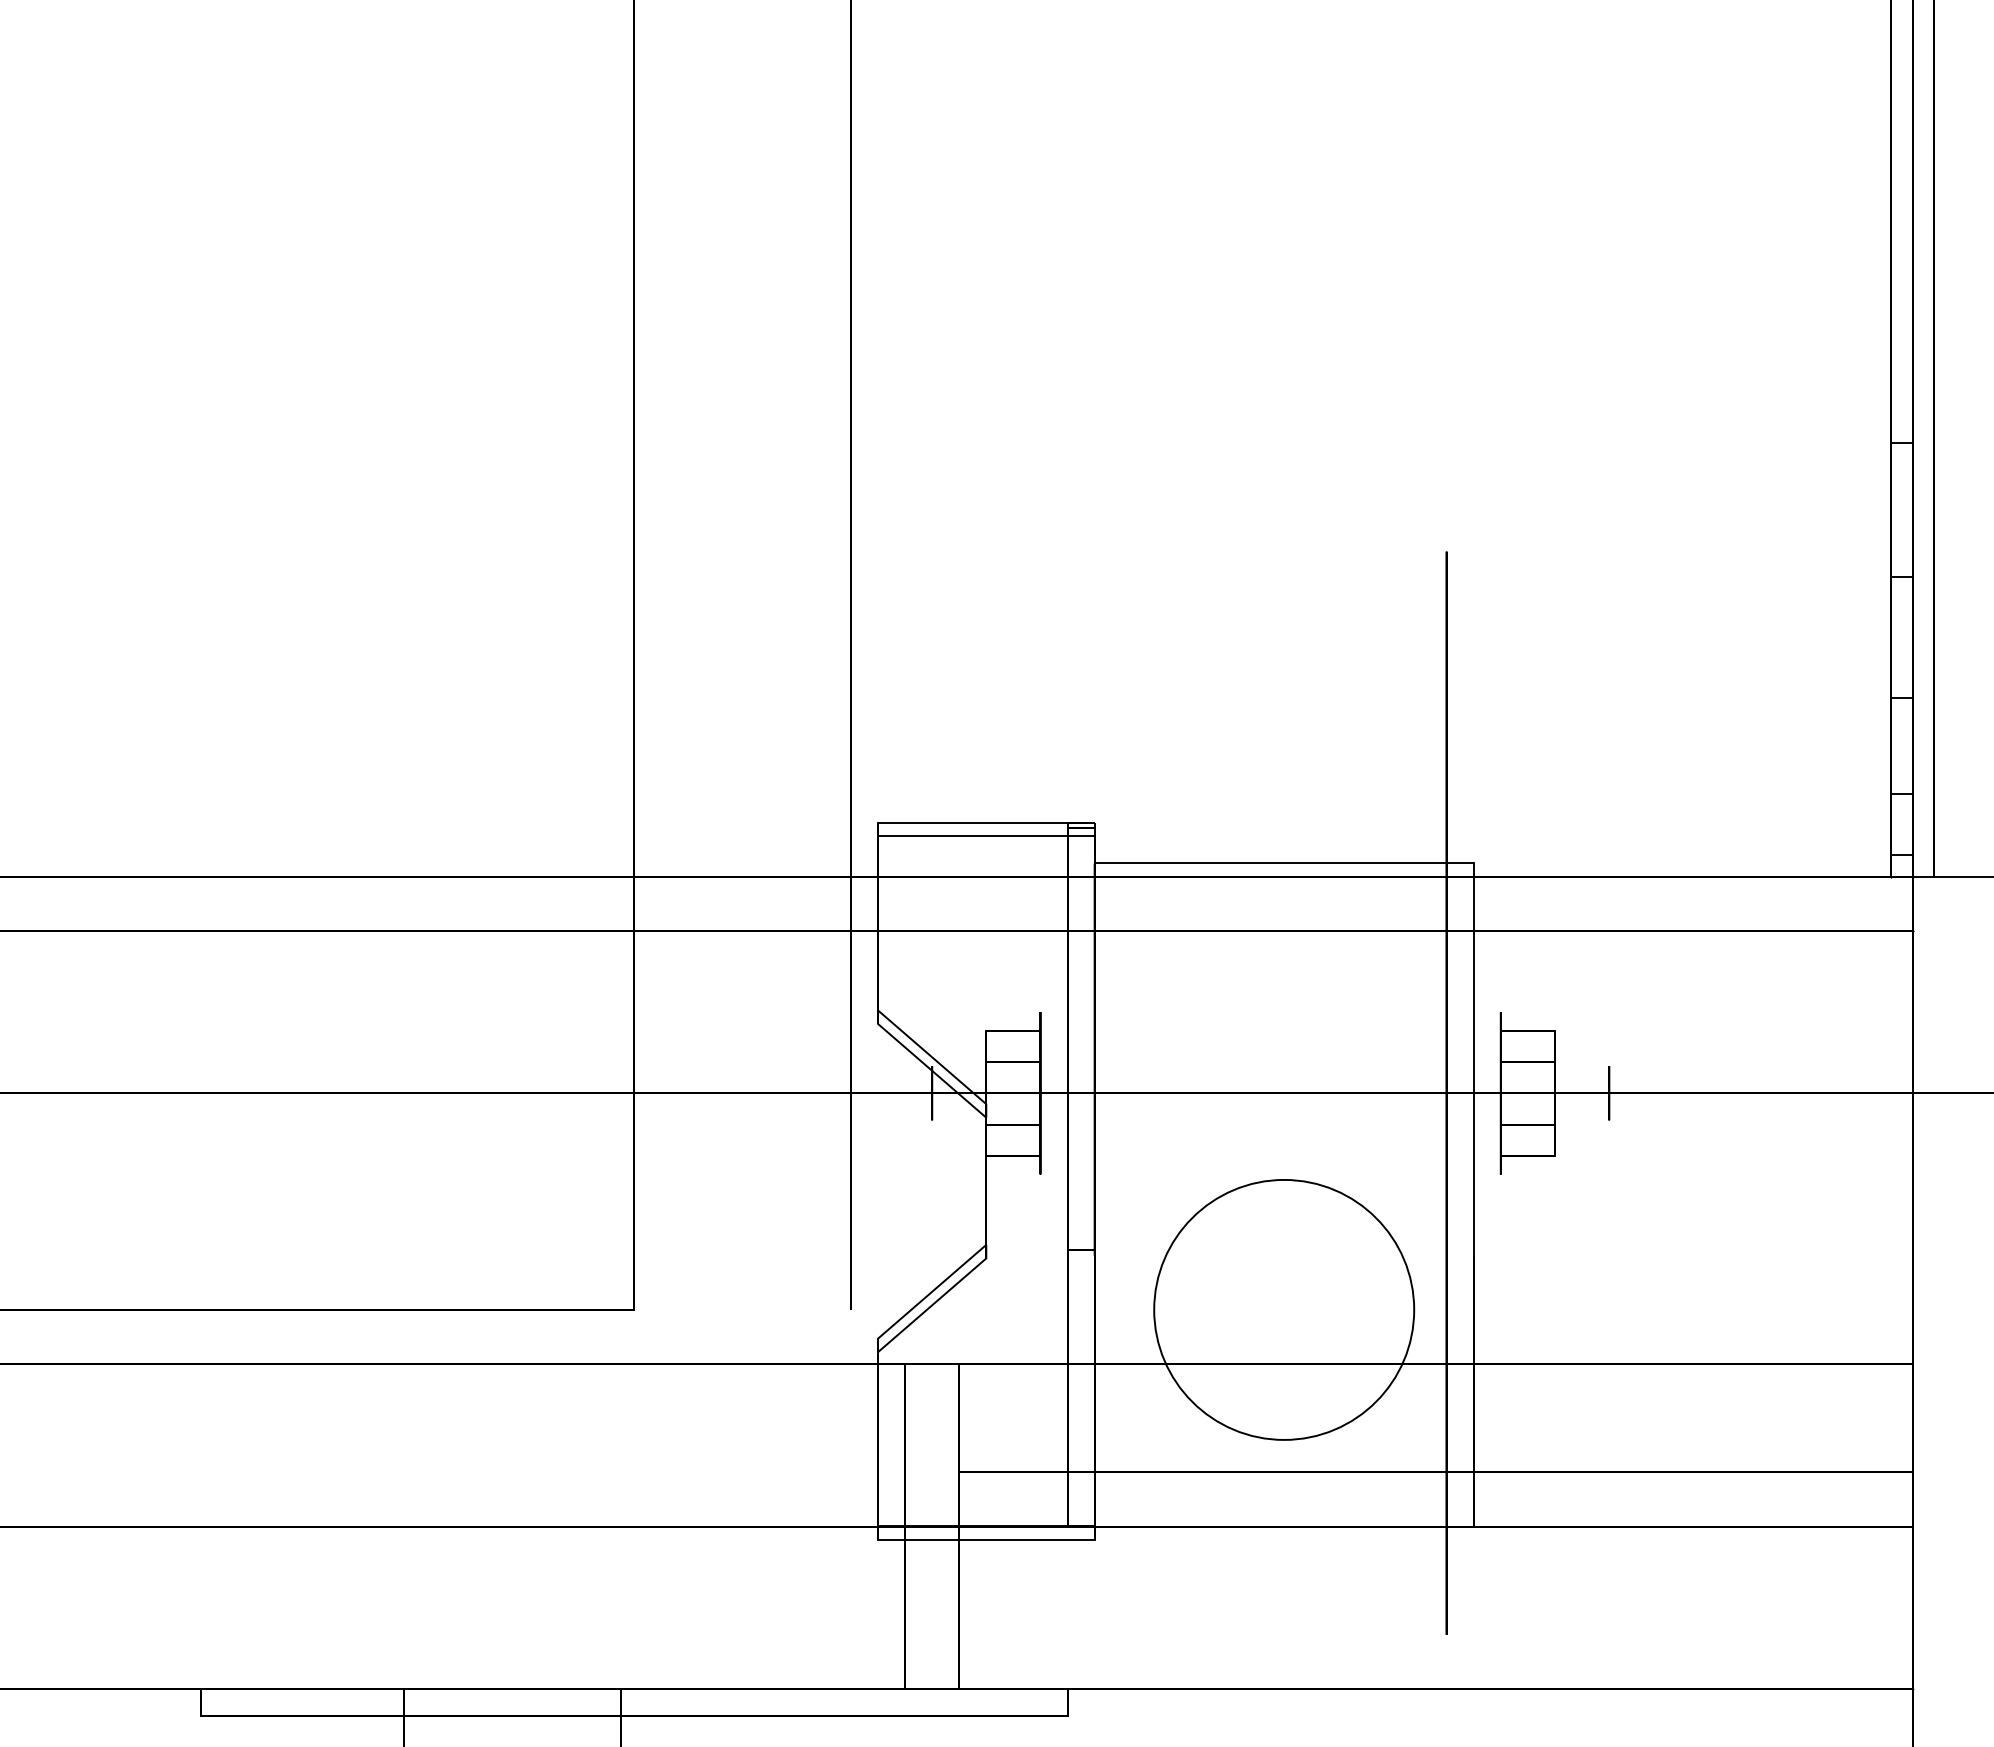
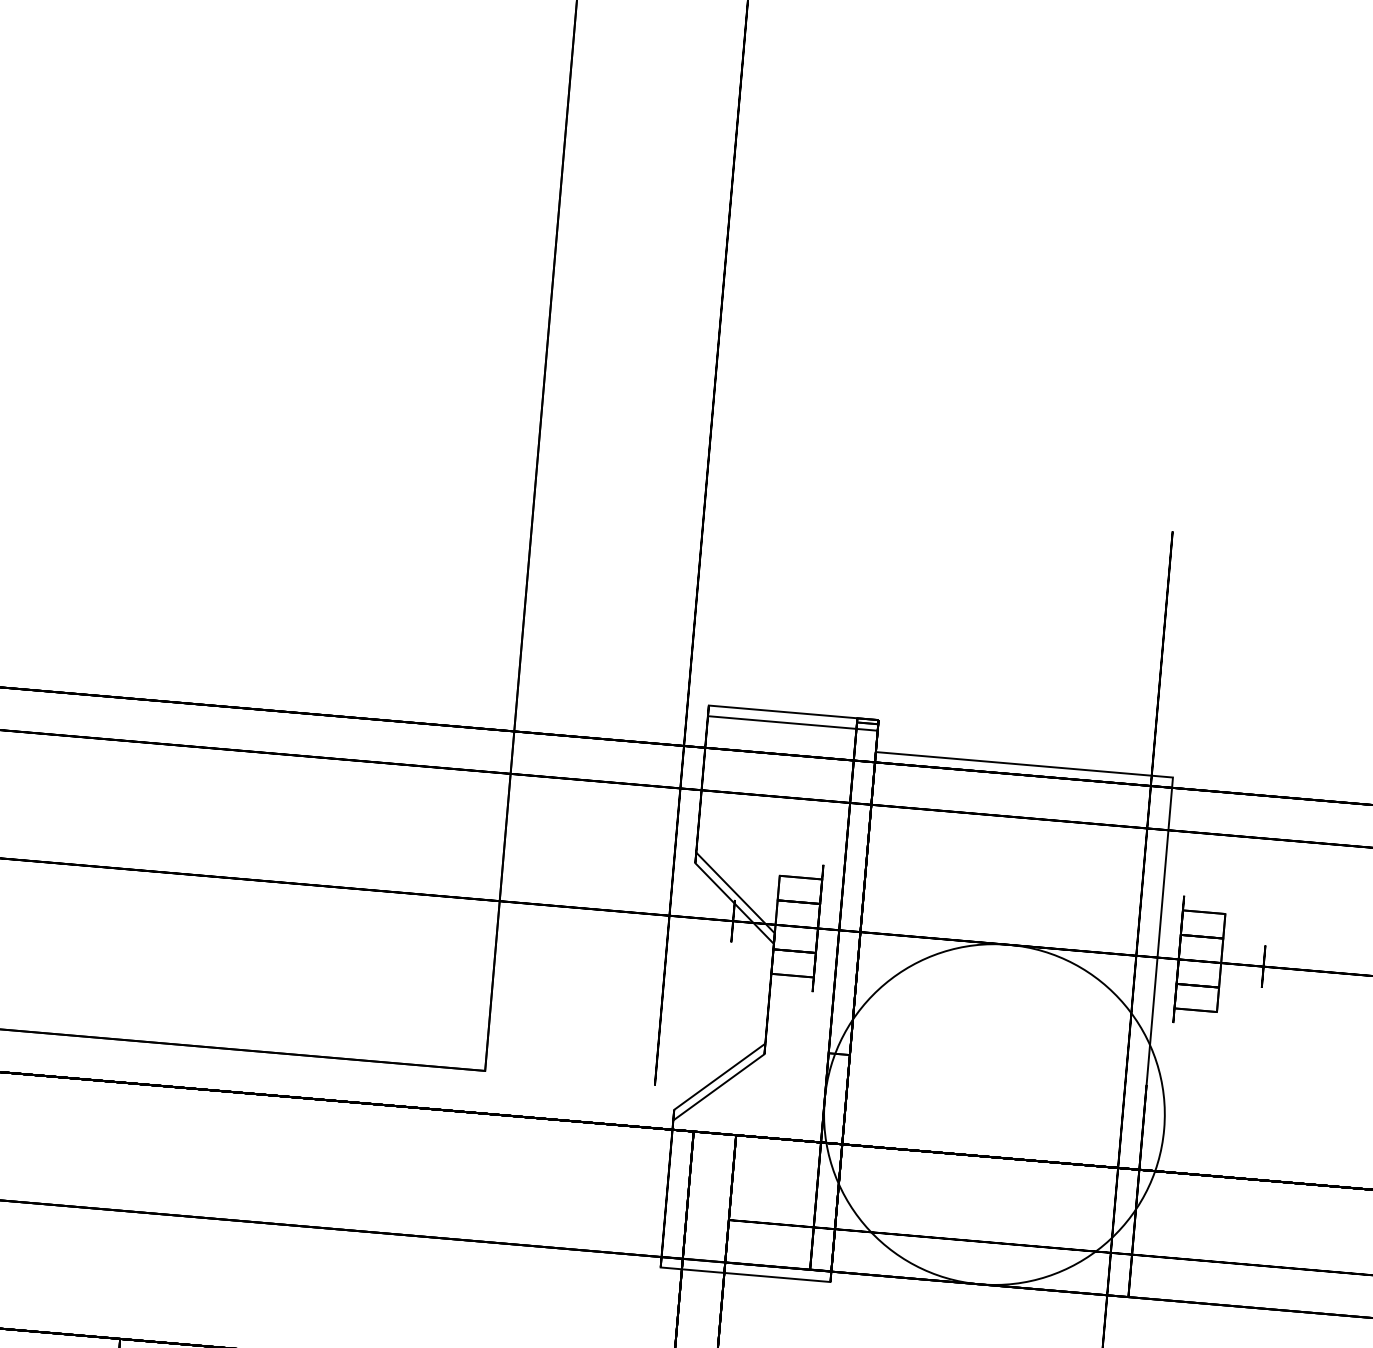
circle: (1283, 1309) -> (993, 1114), size x1.67

